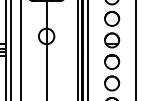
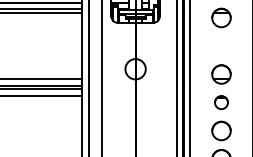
circle: (112, 19) -> (221, 46), removed
part: (112, 61) -> (221, 102), size x0.7

